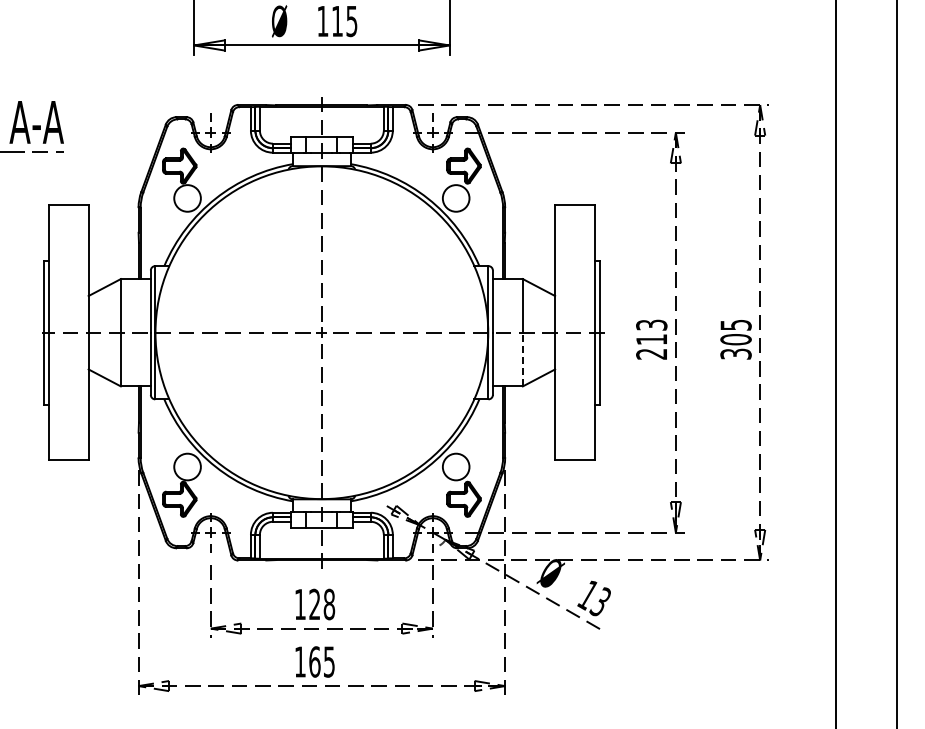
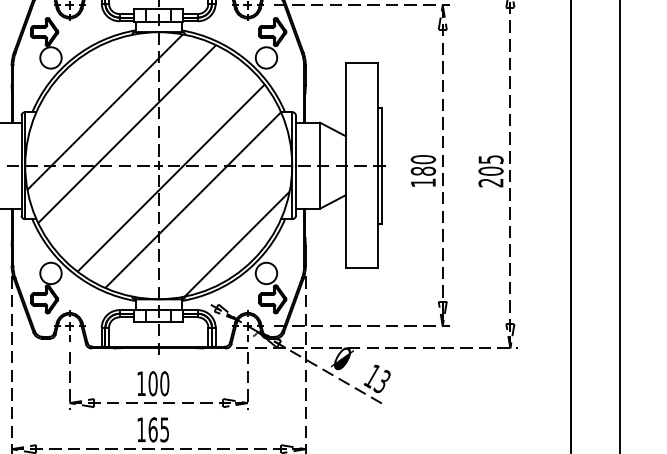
hatch: (321, 332) -> (158, 165), added
text: (651, 339) -> (423, 171), 213 -> 180
text: (735, 353) -> (490, 182), 305 -> 205
line: (522, 359) -> (319, 187), dashed -> solid
text: (322, 604) -> (159, 383), 128 -> 100

